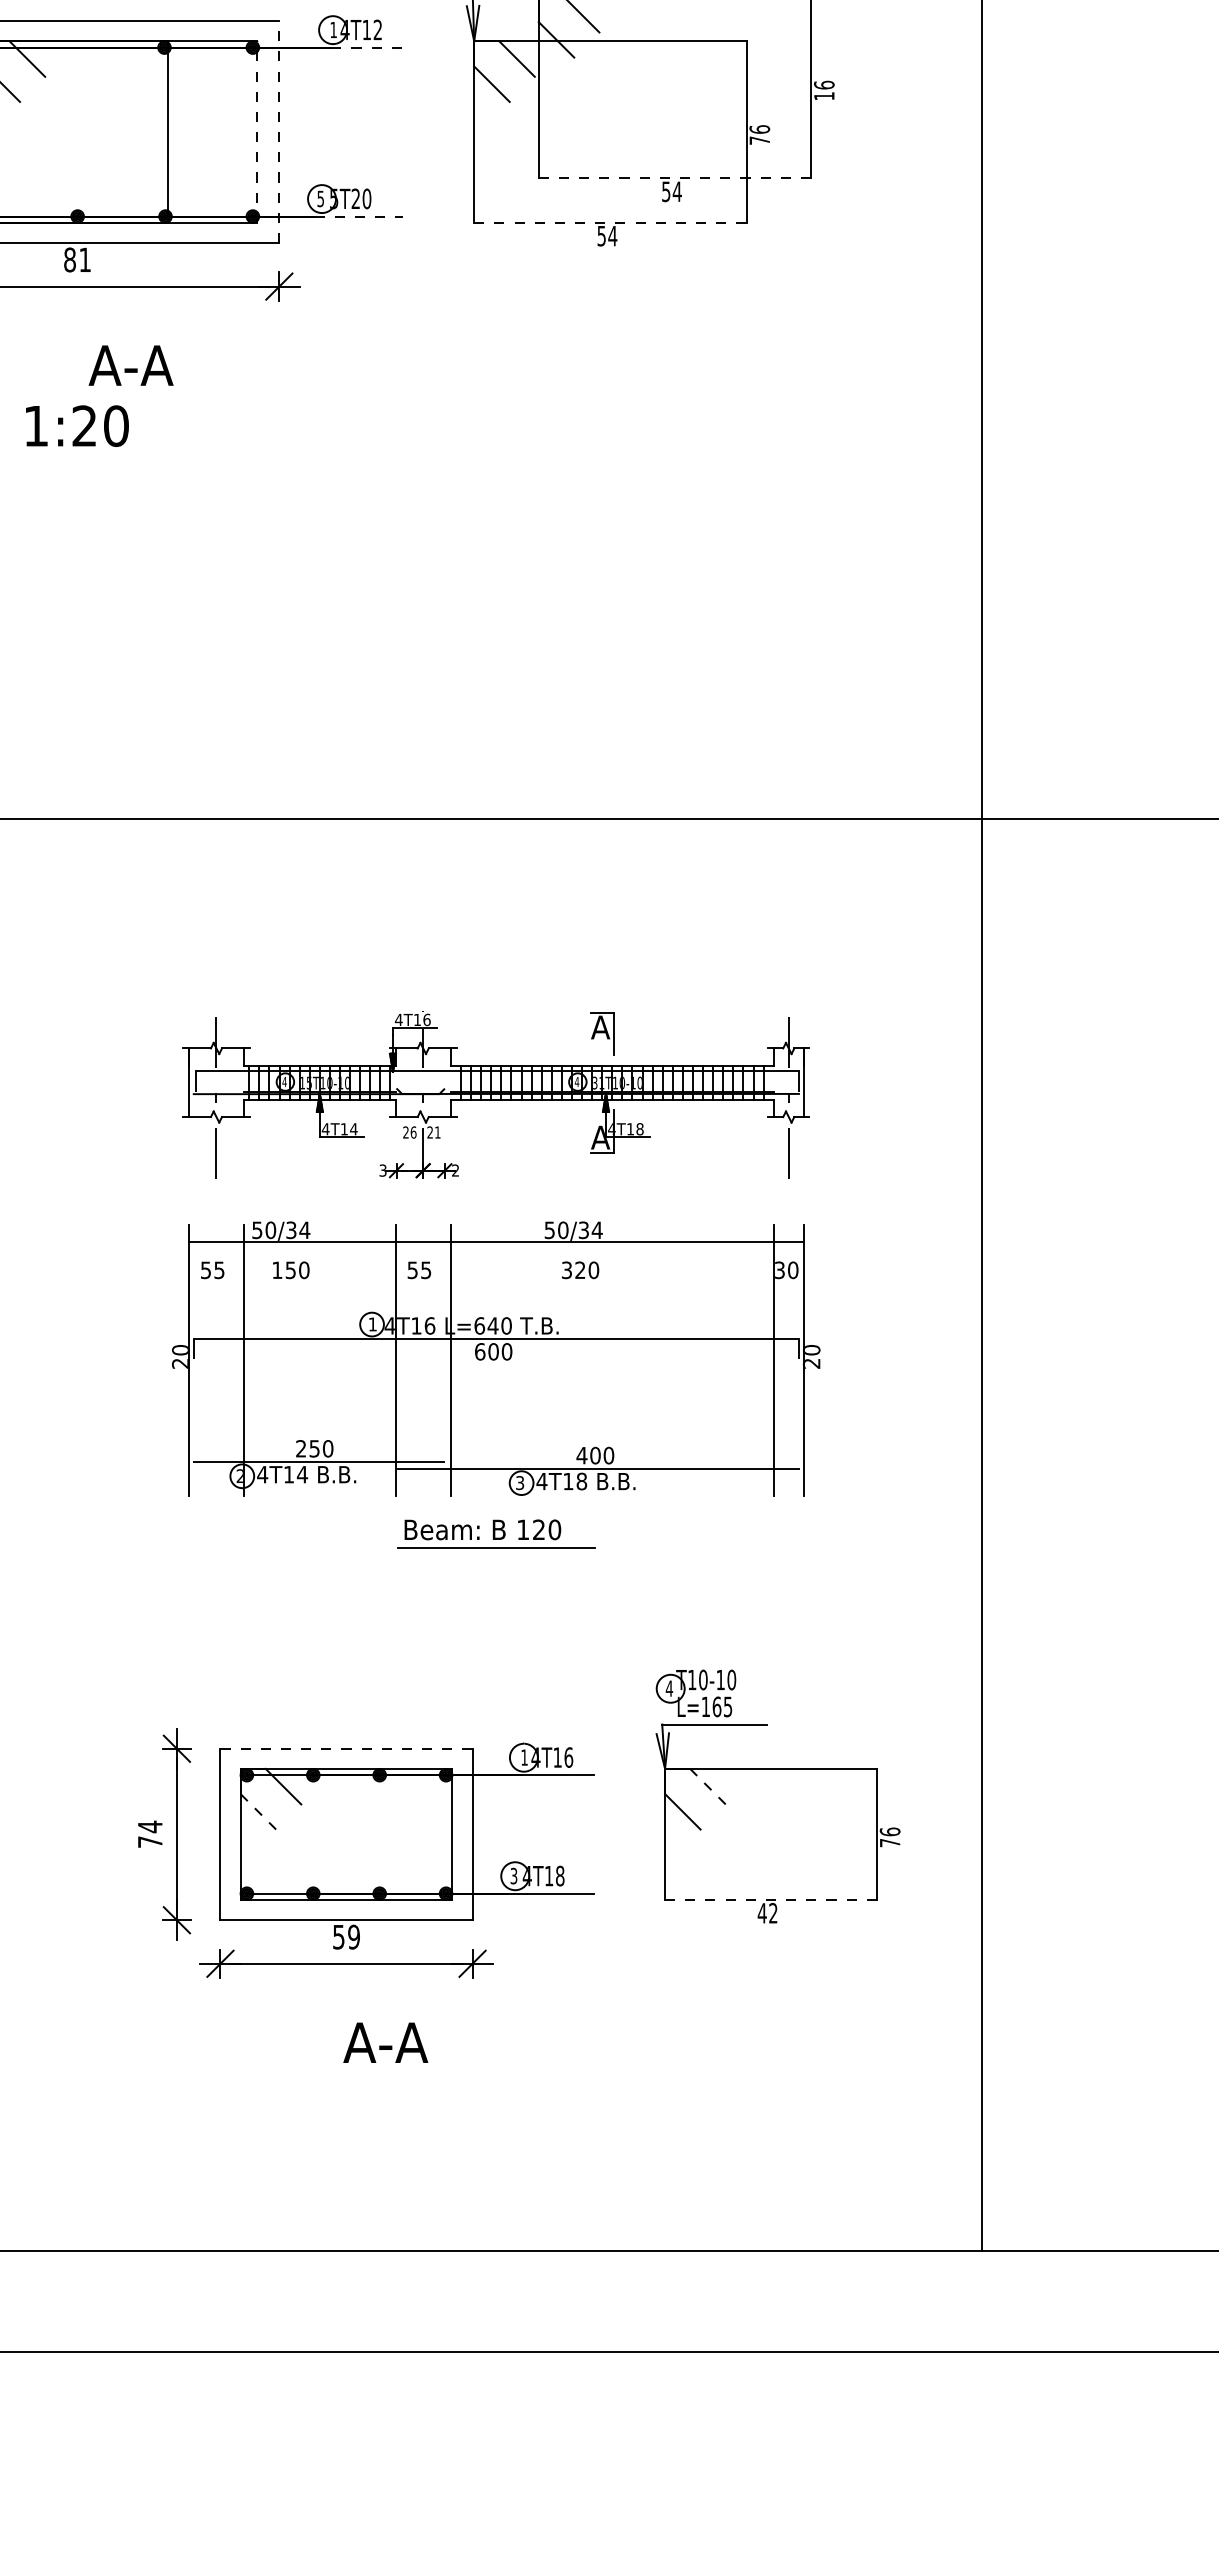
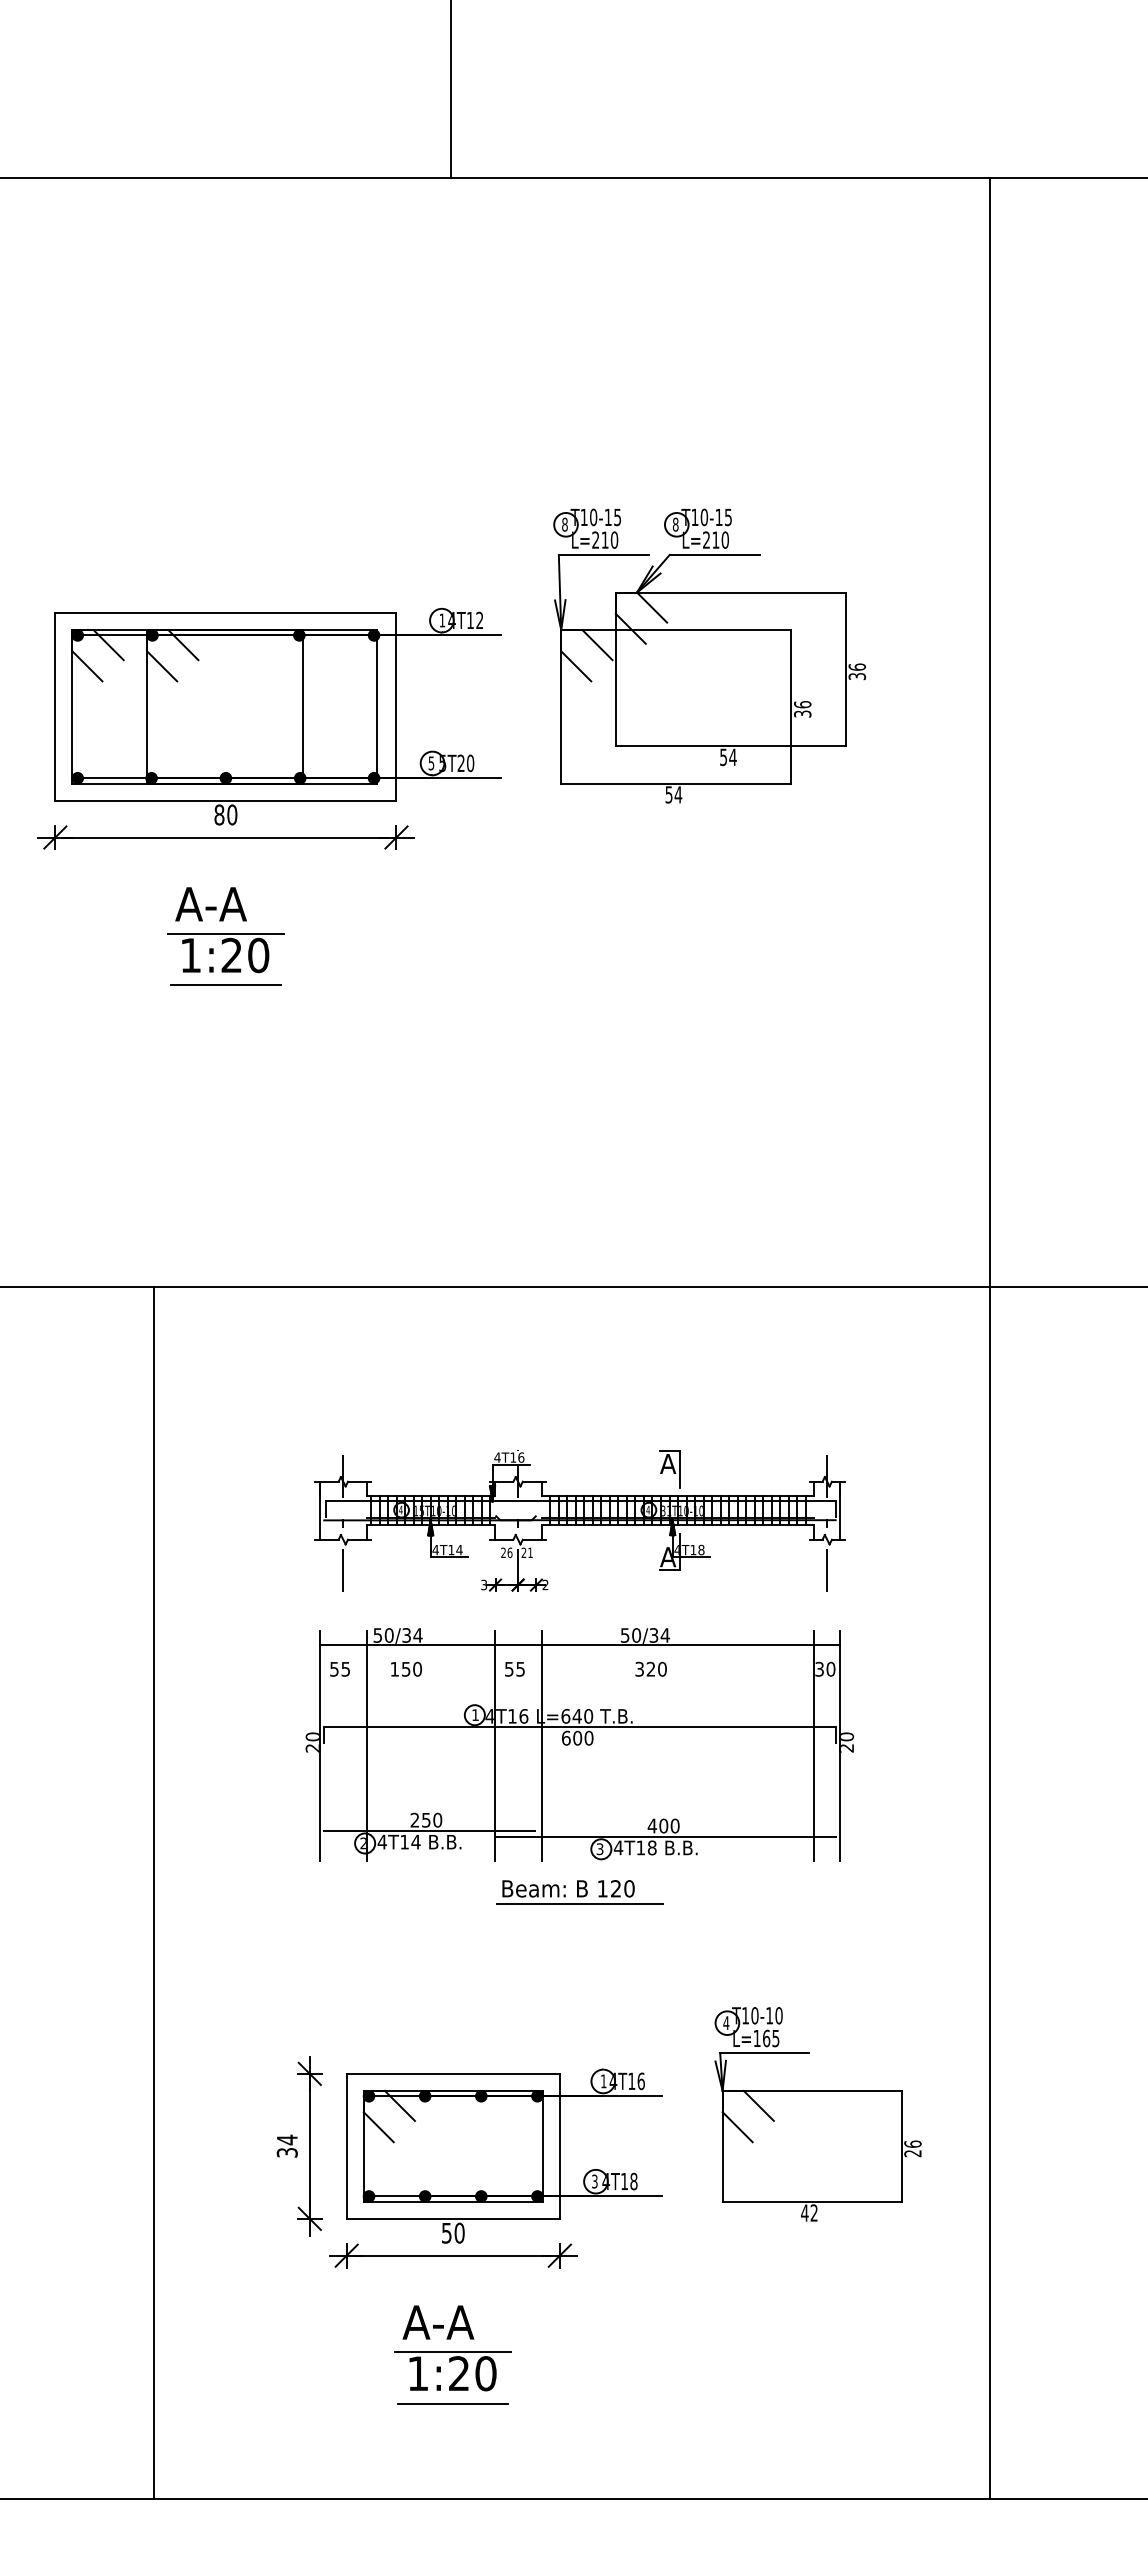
line: (368, 47) -> (471, 635), dashed -> solid
text: (824, 96) -> (857, 676), 16 -> 36
line: (256, 131) -> (377, 706), dashed -> solid
line: (279, 131) -> (396, 706), dashed -> solid
text: (759, 139) -> (802, 713), 76 -> 36
line: (675, 178) -> (731, 746), dashed -> solid
line: (359, 216) -> (464, 778), dashed -> solid
line: (610, 222) -> (676, 783), dashed -> solid
text: (85, 259) -> (232, 814), 81 -> 80
text: (130, 365) -> (210, 904), moved
line: (77, 401) -> (225, 934), added
line: (77, 461) -> (225, 985), added
line: (346, 1748) -> (453, 2073), dashed -> solid
line: (707, 1786) -> (758, 2105), dashed -> solid
line: (259, 1812) -> (379, 2127), dashed -> solid
text: (149, 1841) -> (286, 2152), 74 -> 34
text: (889, 1842) -> (912, 2153), 76 -> 26
line: (771, 1899) -> (812, 2201), dashed -> solid
text: (353, 1936) -> (459, 2232), 59 -> 50
text: (385, 2042) -> (438, 2322), moved
part: (353, 2104) -> (459, 2374), added
line: (346, 2138) -> (453, 2403), added

